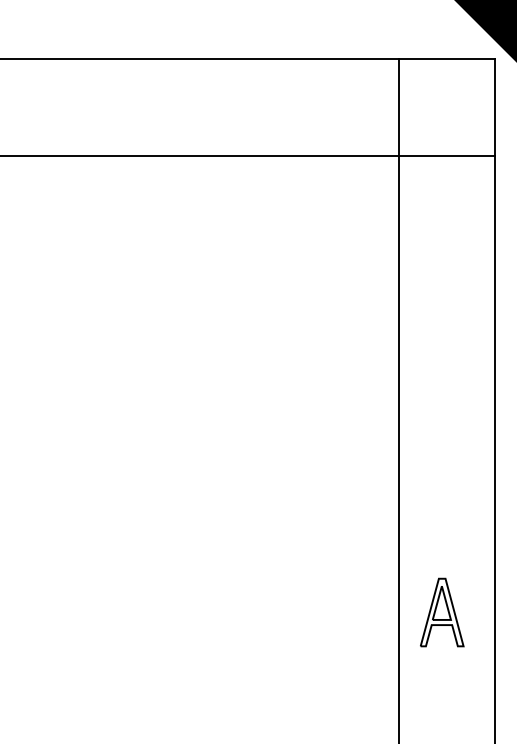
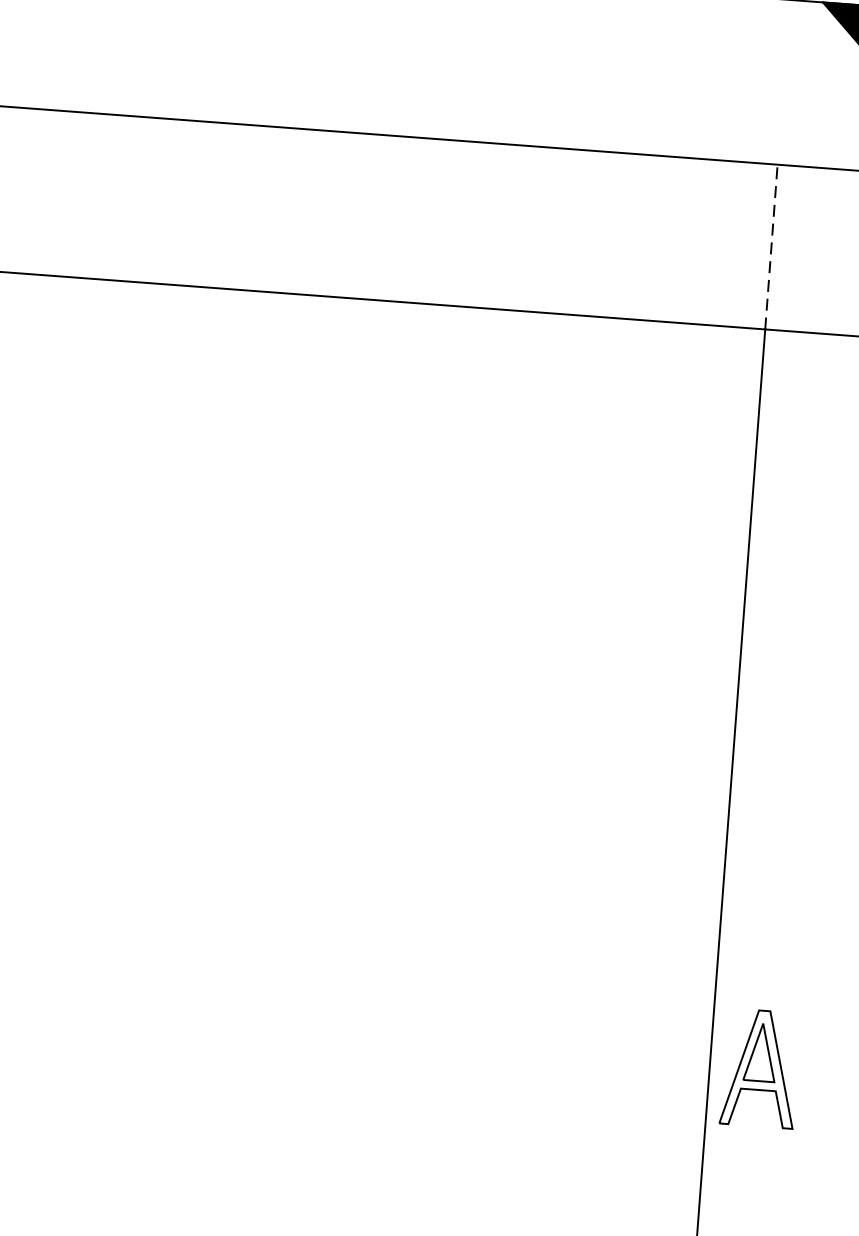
line: (398, 106) -> (771, 245), solid -> dashed
part: (442, 612) -> (760, 1068), moved

